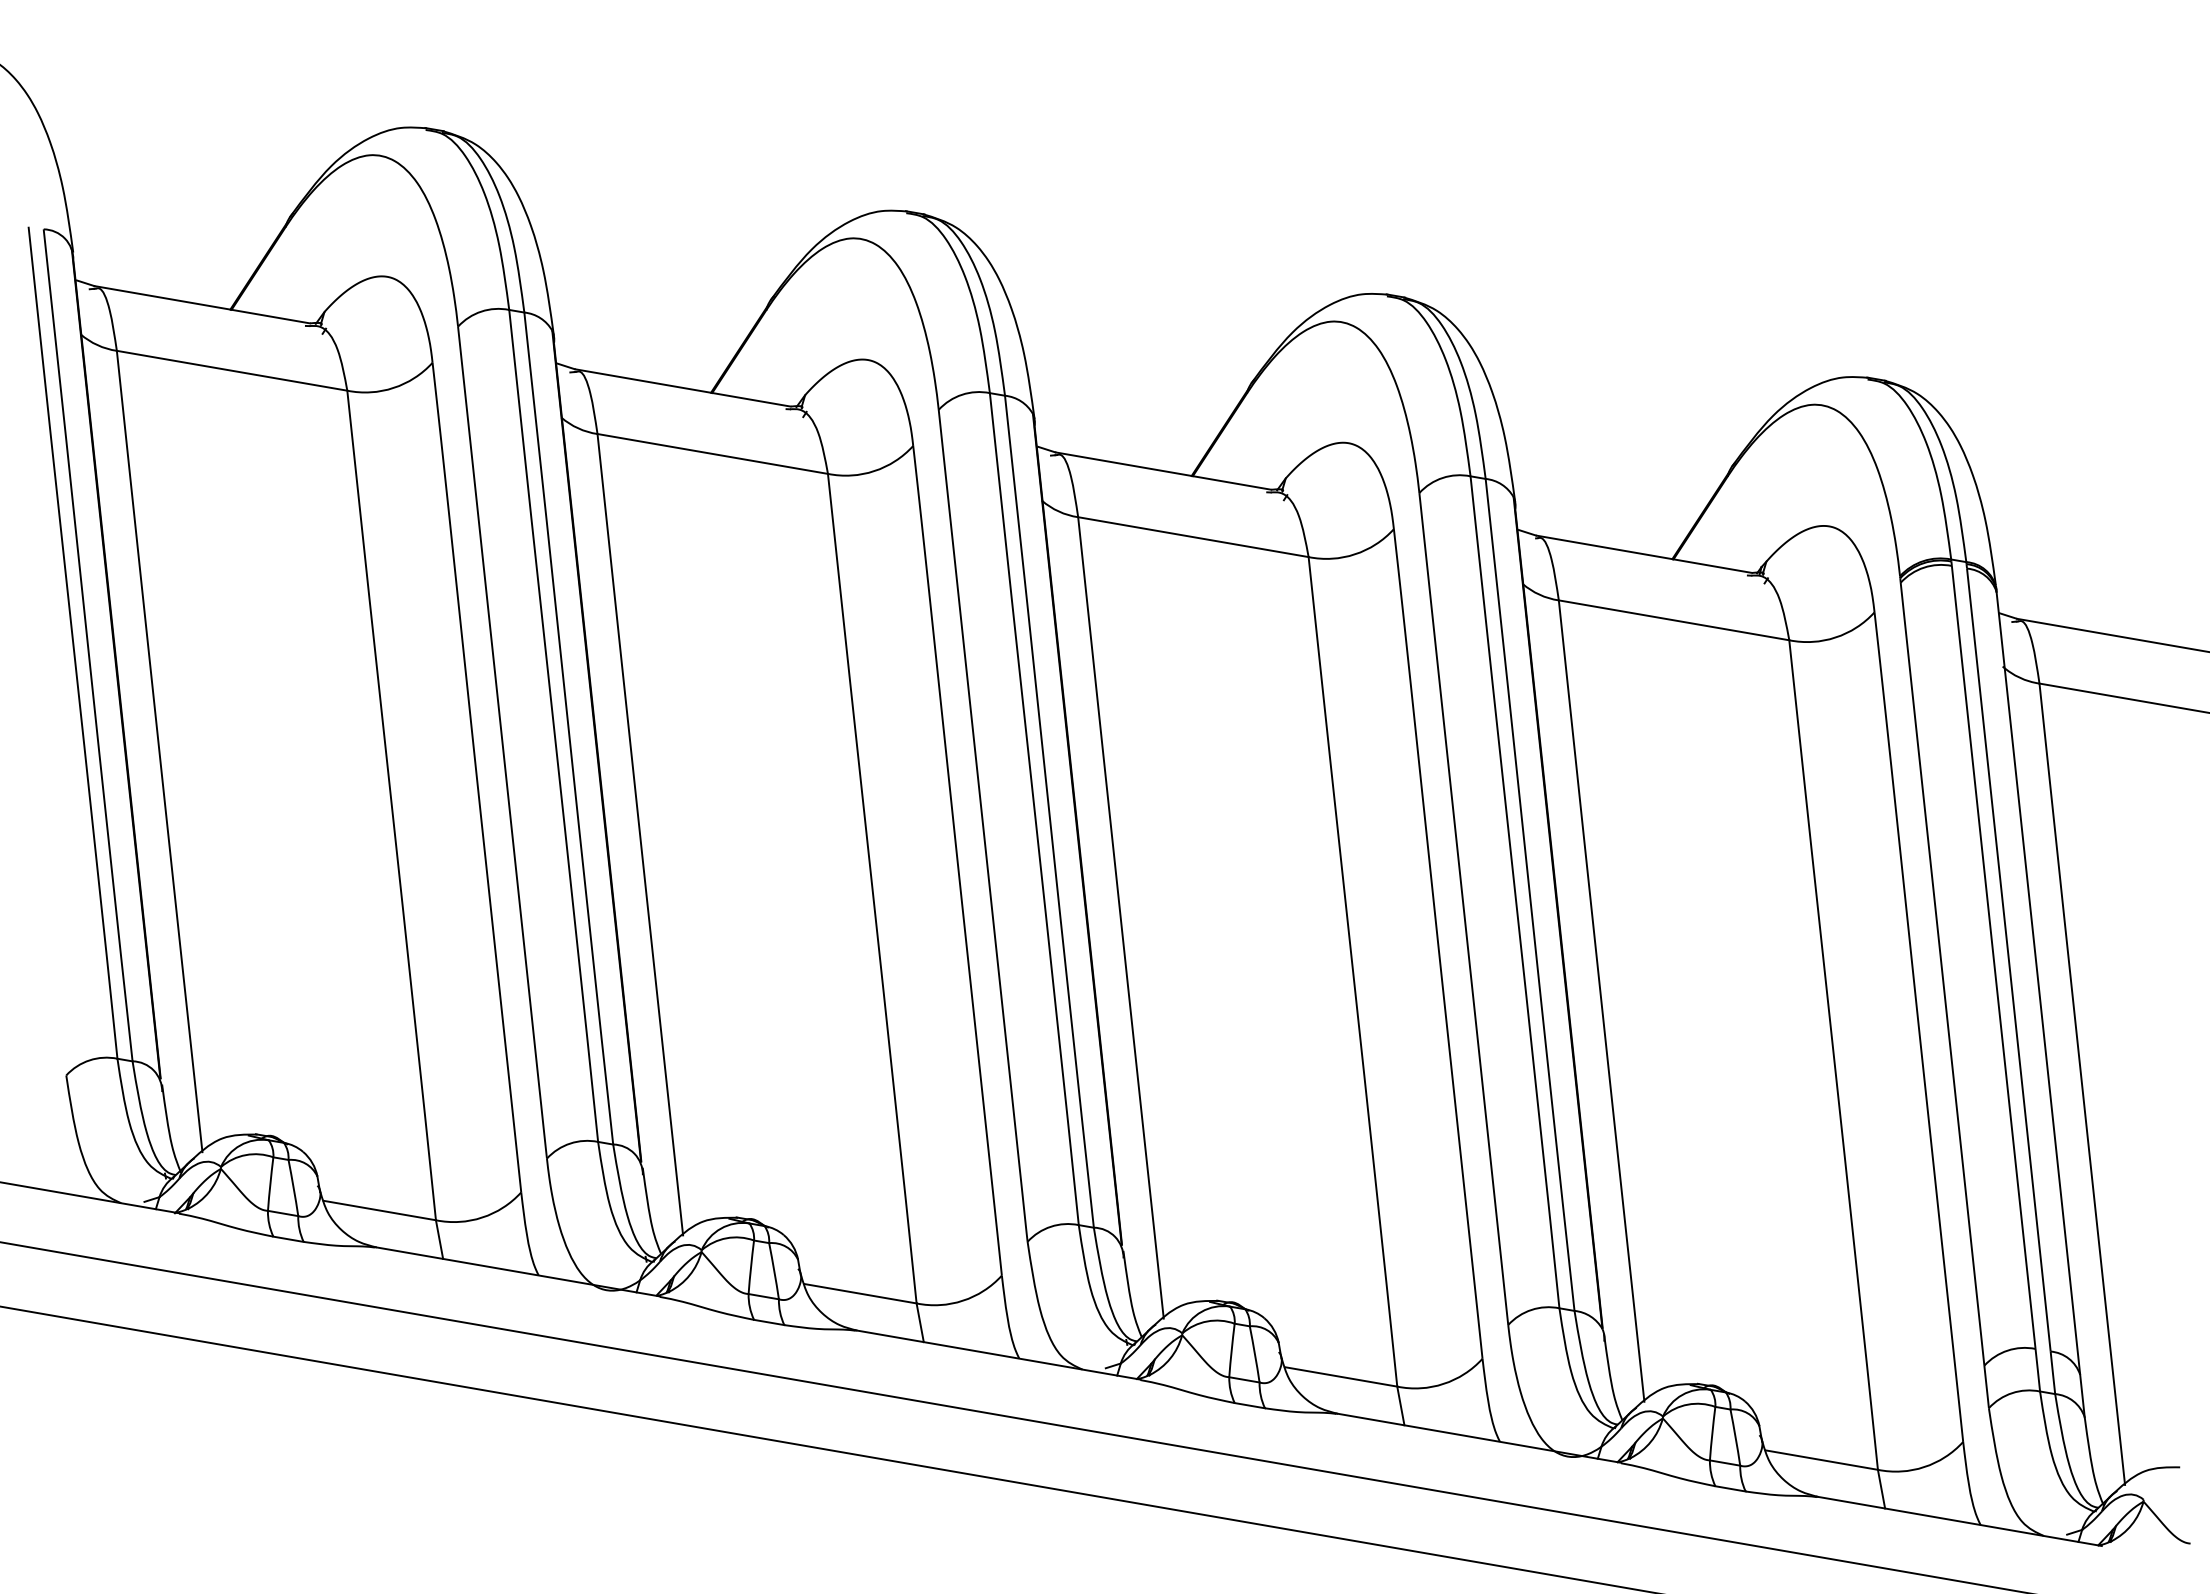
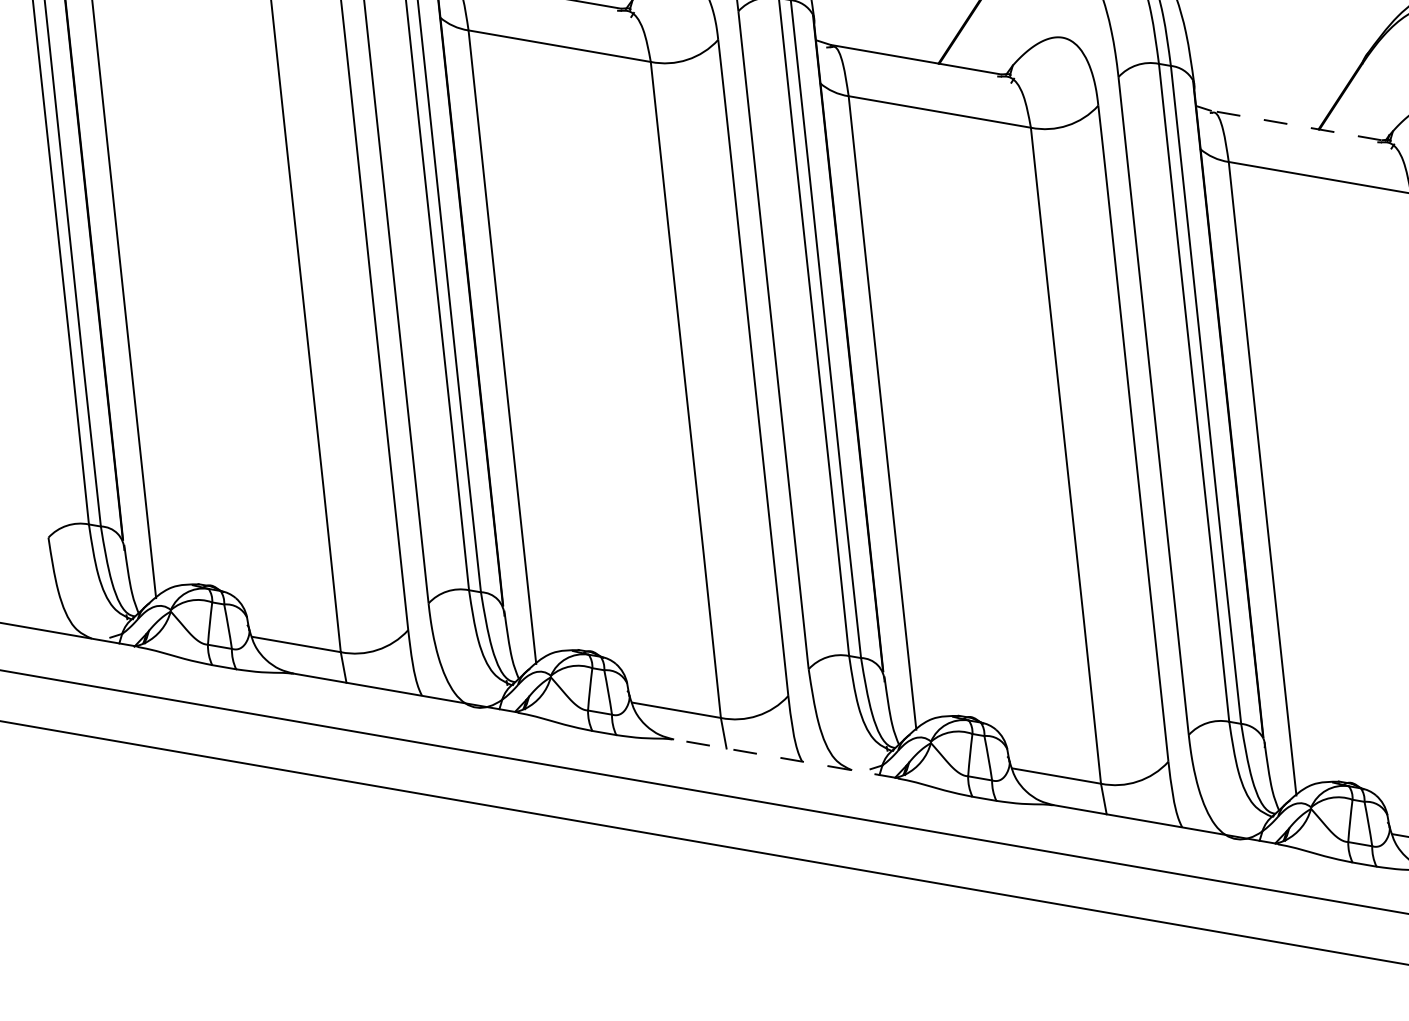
line: (1643, 554) -> (1295, 125), solid -> dashed
line: (998, 1354) -> (785, 758), solid -> dashed

